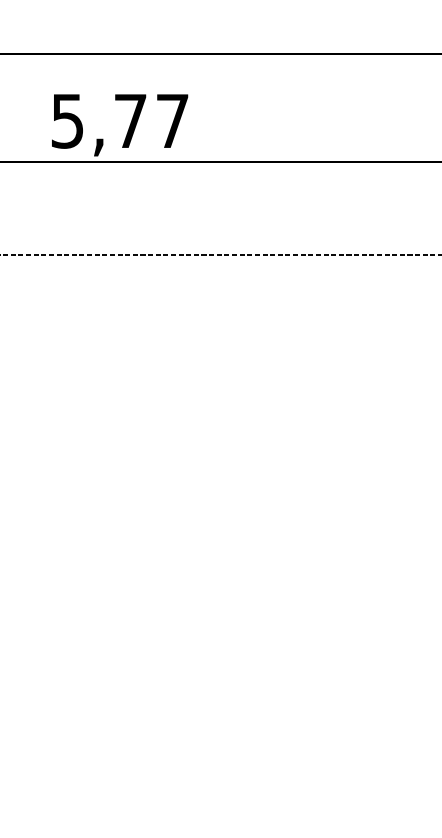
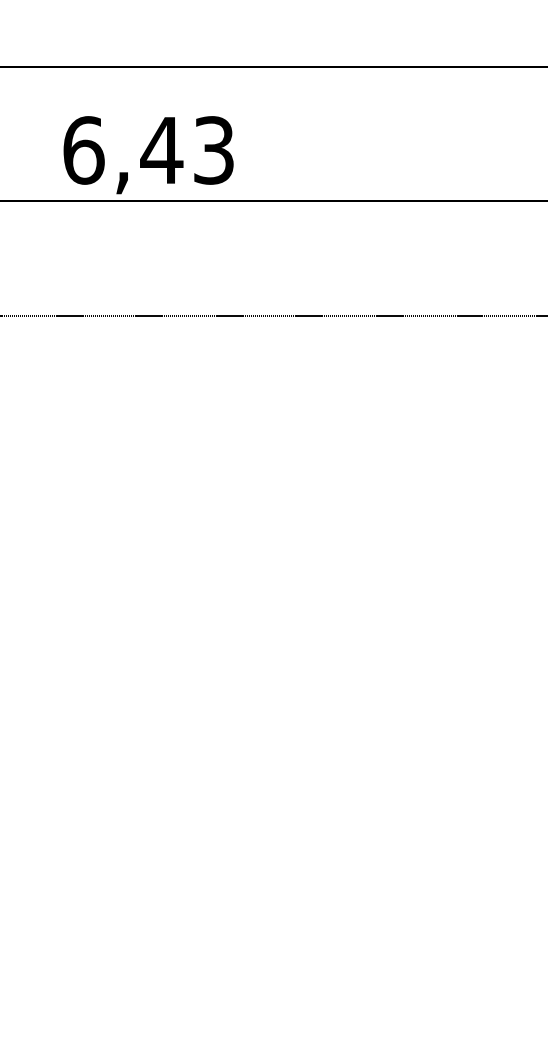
text: (119, 120) -> (148, 149), 5,77 -> 6,43

